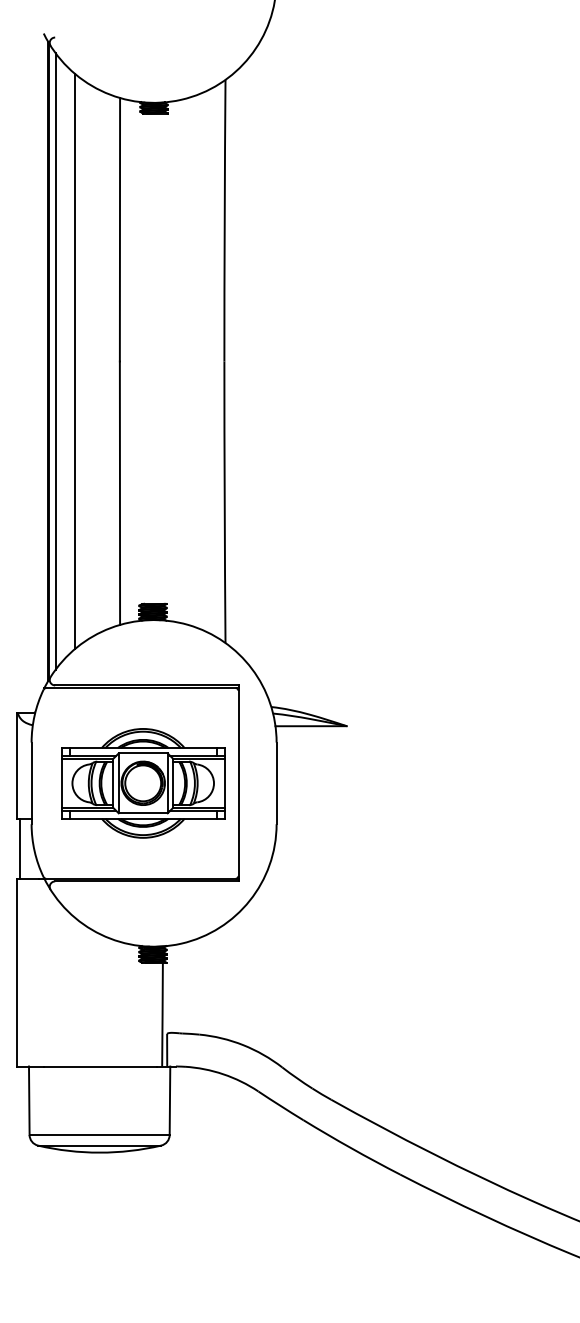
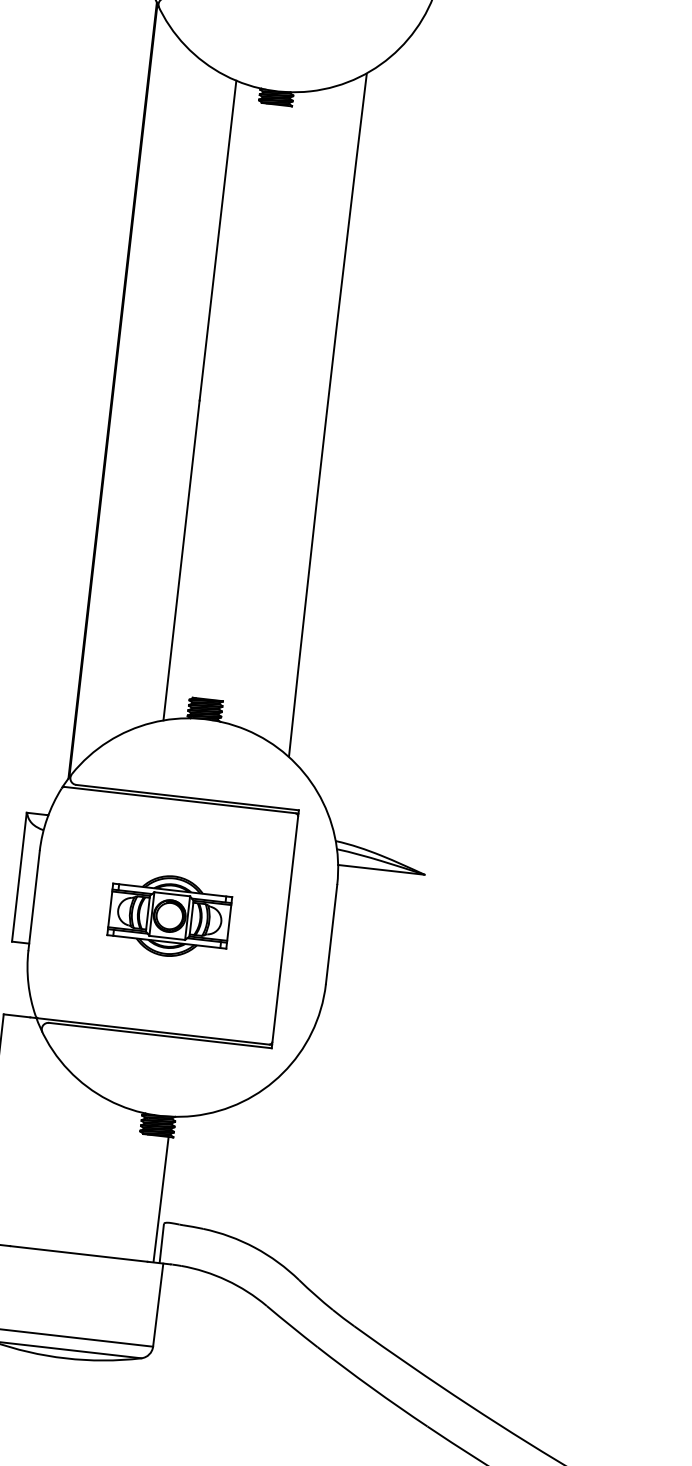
line: (55, 361) -> (121, 391), removed
line: (74, 361) -> (144, 394), removed
part: (143, 783) -> (169, 916), size x0.6
line: (20, 848) -> (11, 978), removed

